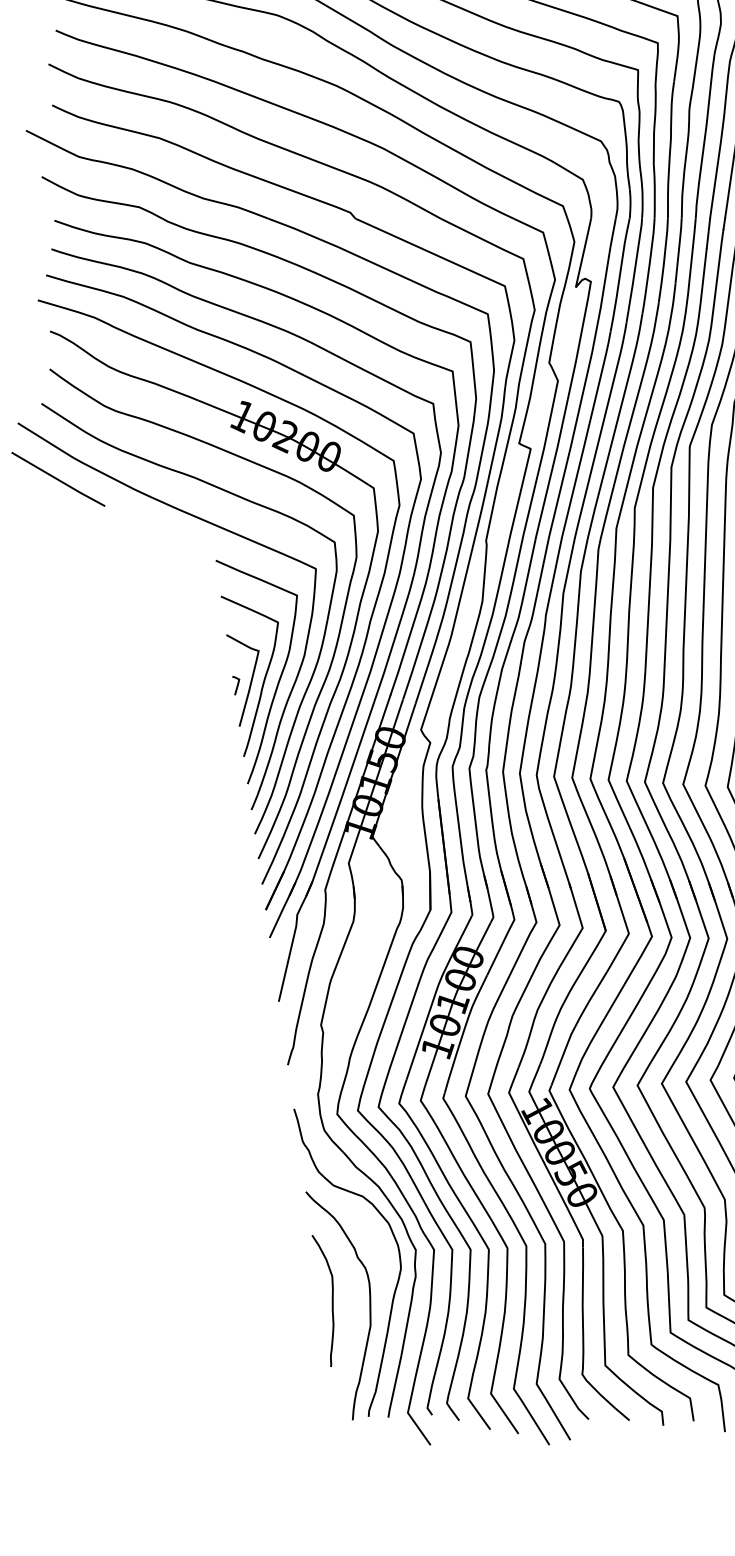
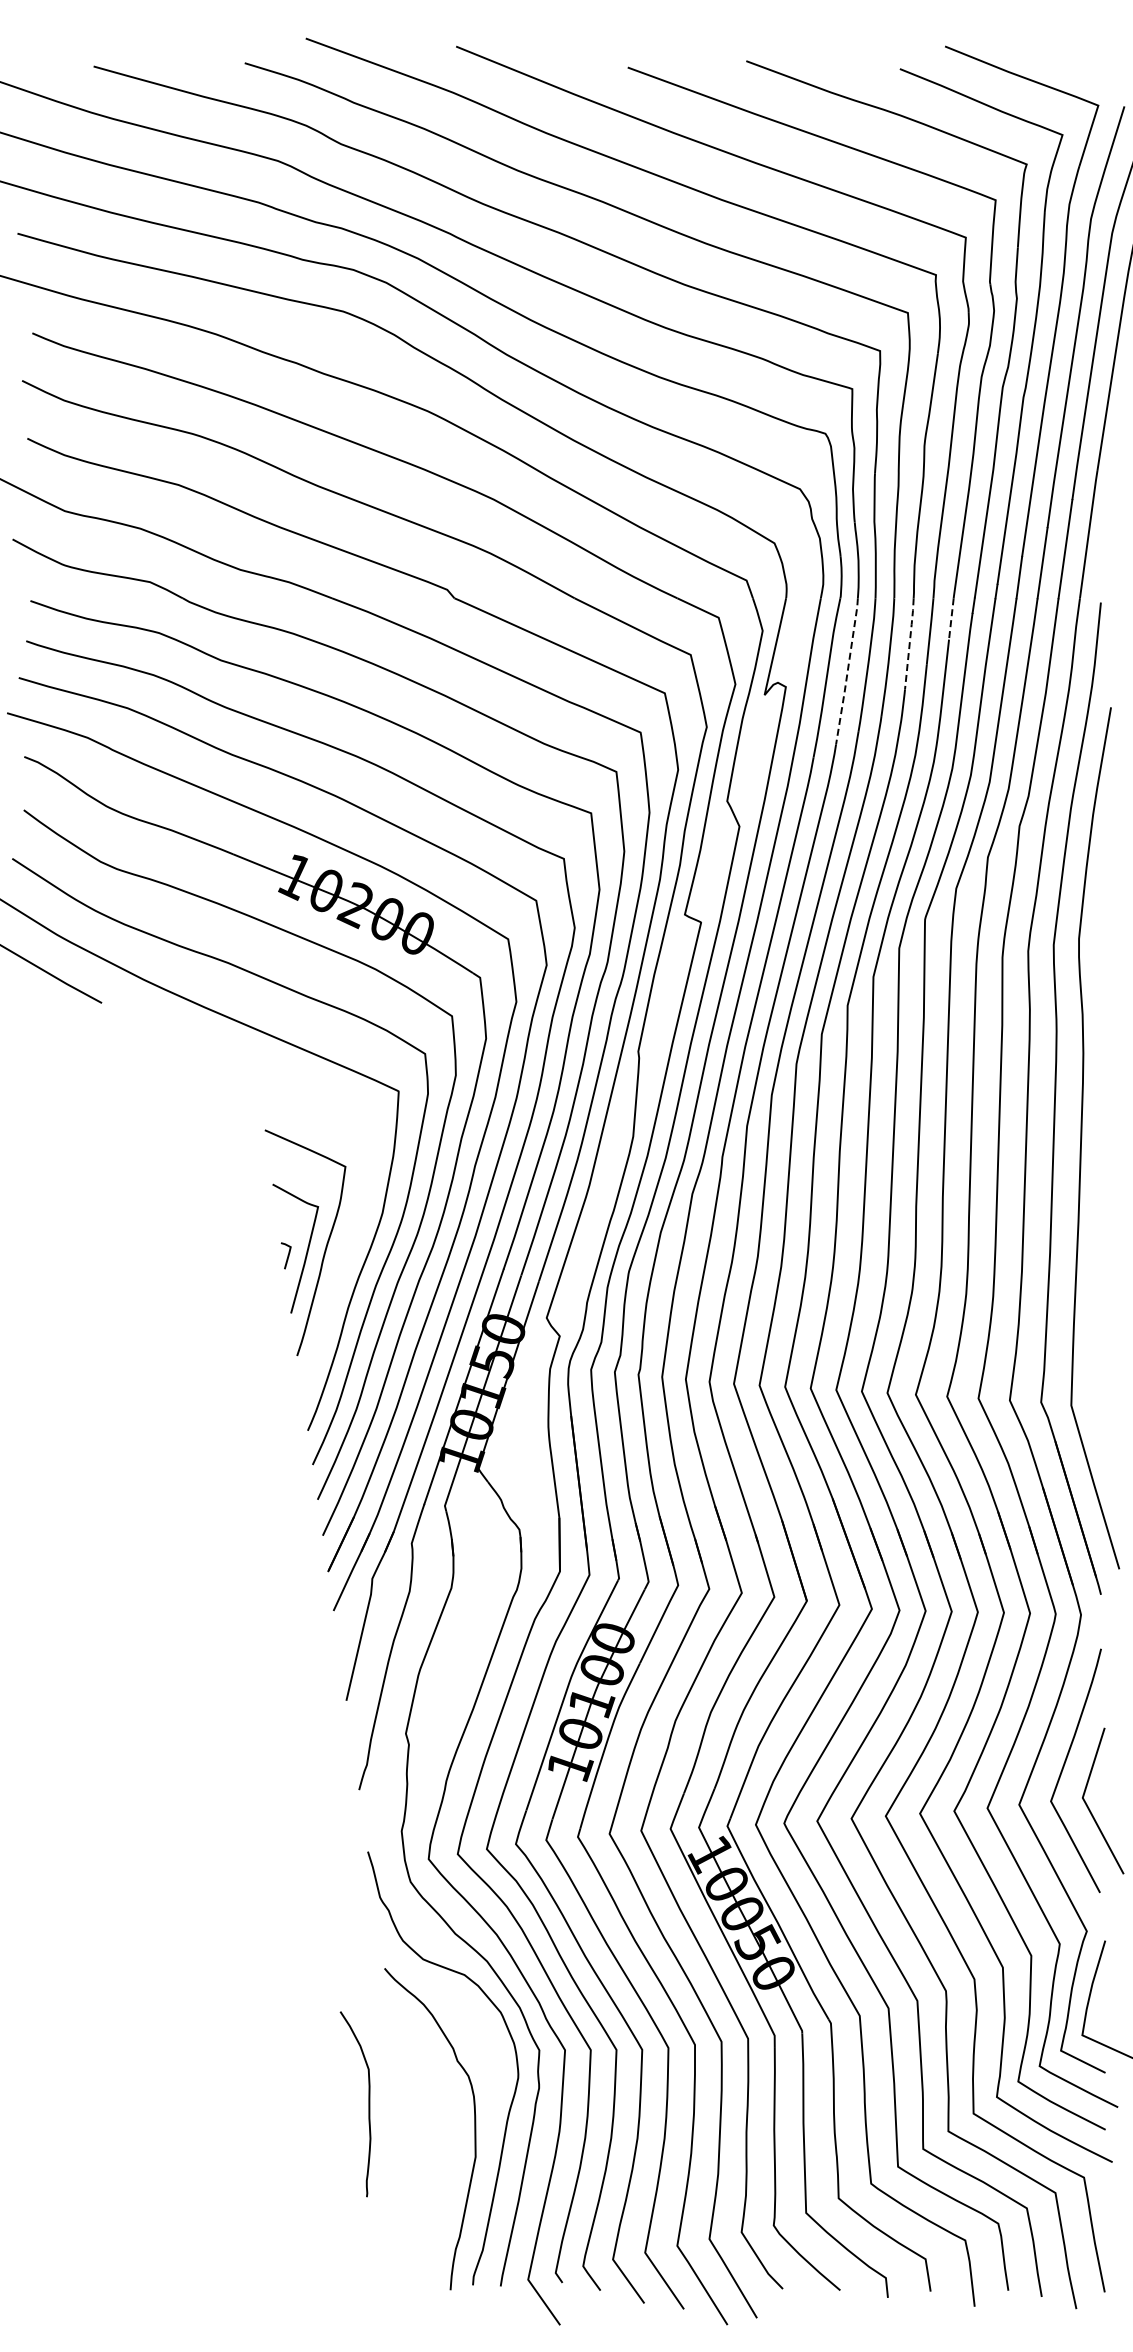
line: (708, 233) -> (951, 618), solid -> dashed
line: (678, 250) -> (909, 643), solid -> dashed
line: (634, 271) -> (847, 672), solid -> dashed
curve: (278, 679) -> (346, 1247), removed
curve: (332, 1301) -> (368, 2104), moved

